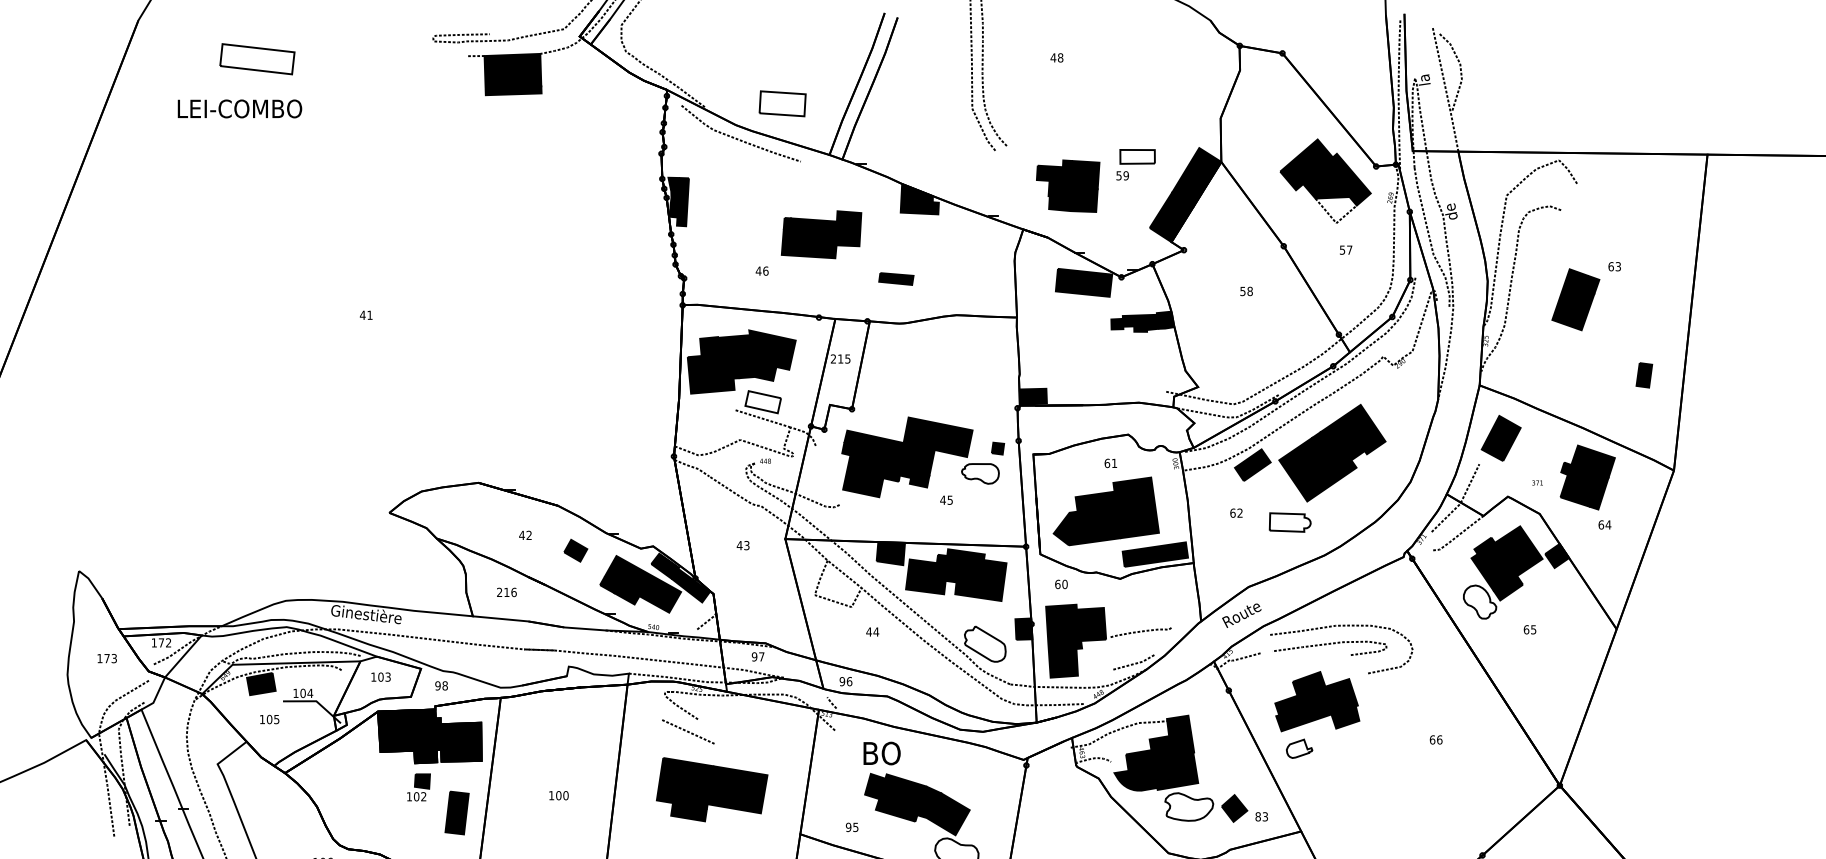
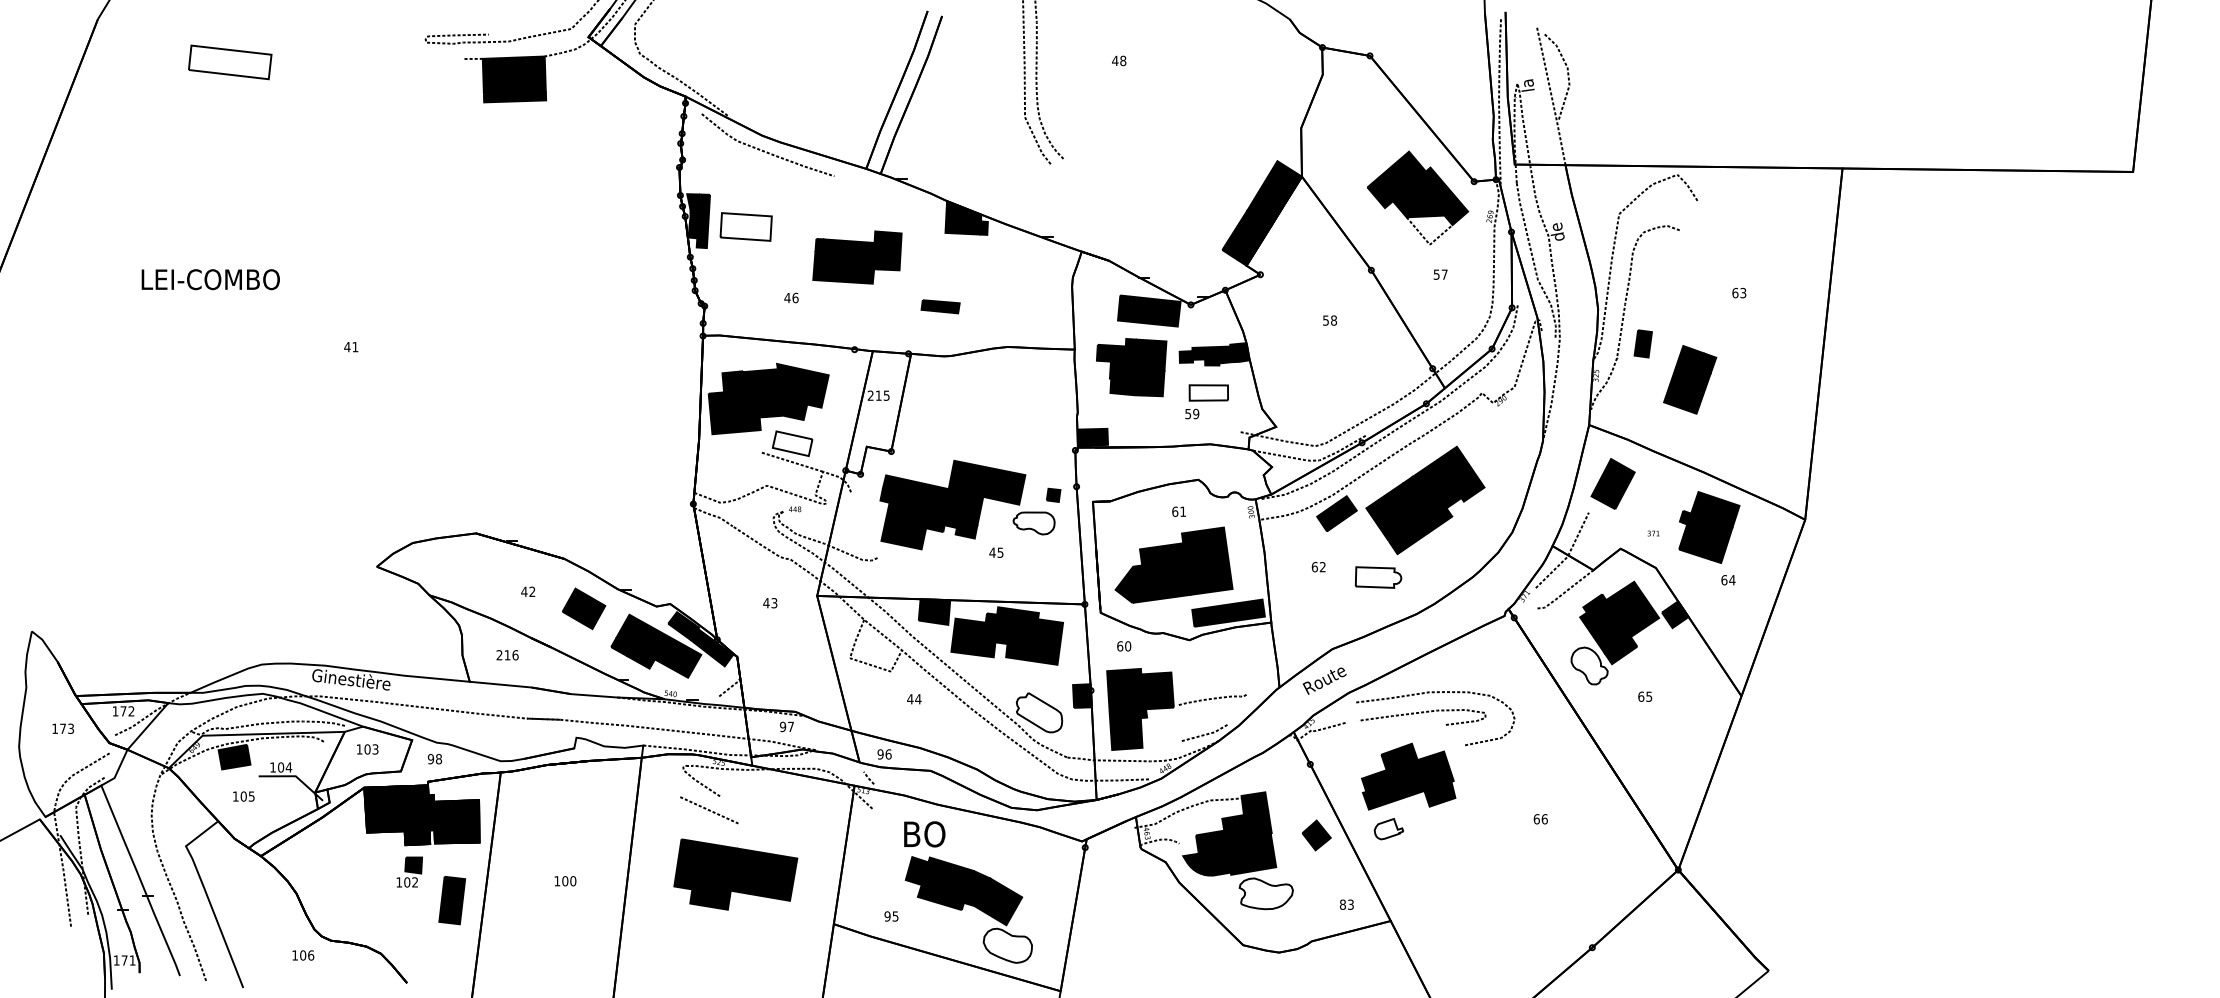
part: (782, 103) -> (745, 226), moved
text: (239, 108) -> (210, 279), moved
part: (1135, 164) -> (1206, 401), moved
part: (1068, 186) -> (1131, 367), moved
part: (1576, 299) -> (1690, 379), moved
part: (1643, 375) -> (1642, 343), moved
part: (576, 550) -> (584, 608), size x1.67
part: (1234, 808) -> (1316, 835), moved

